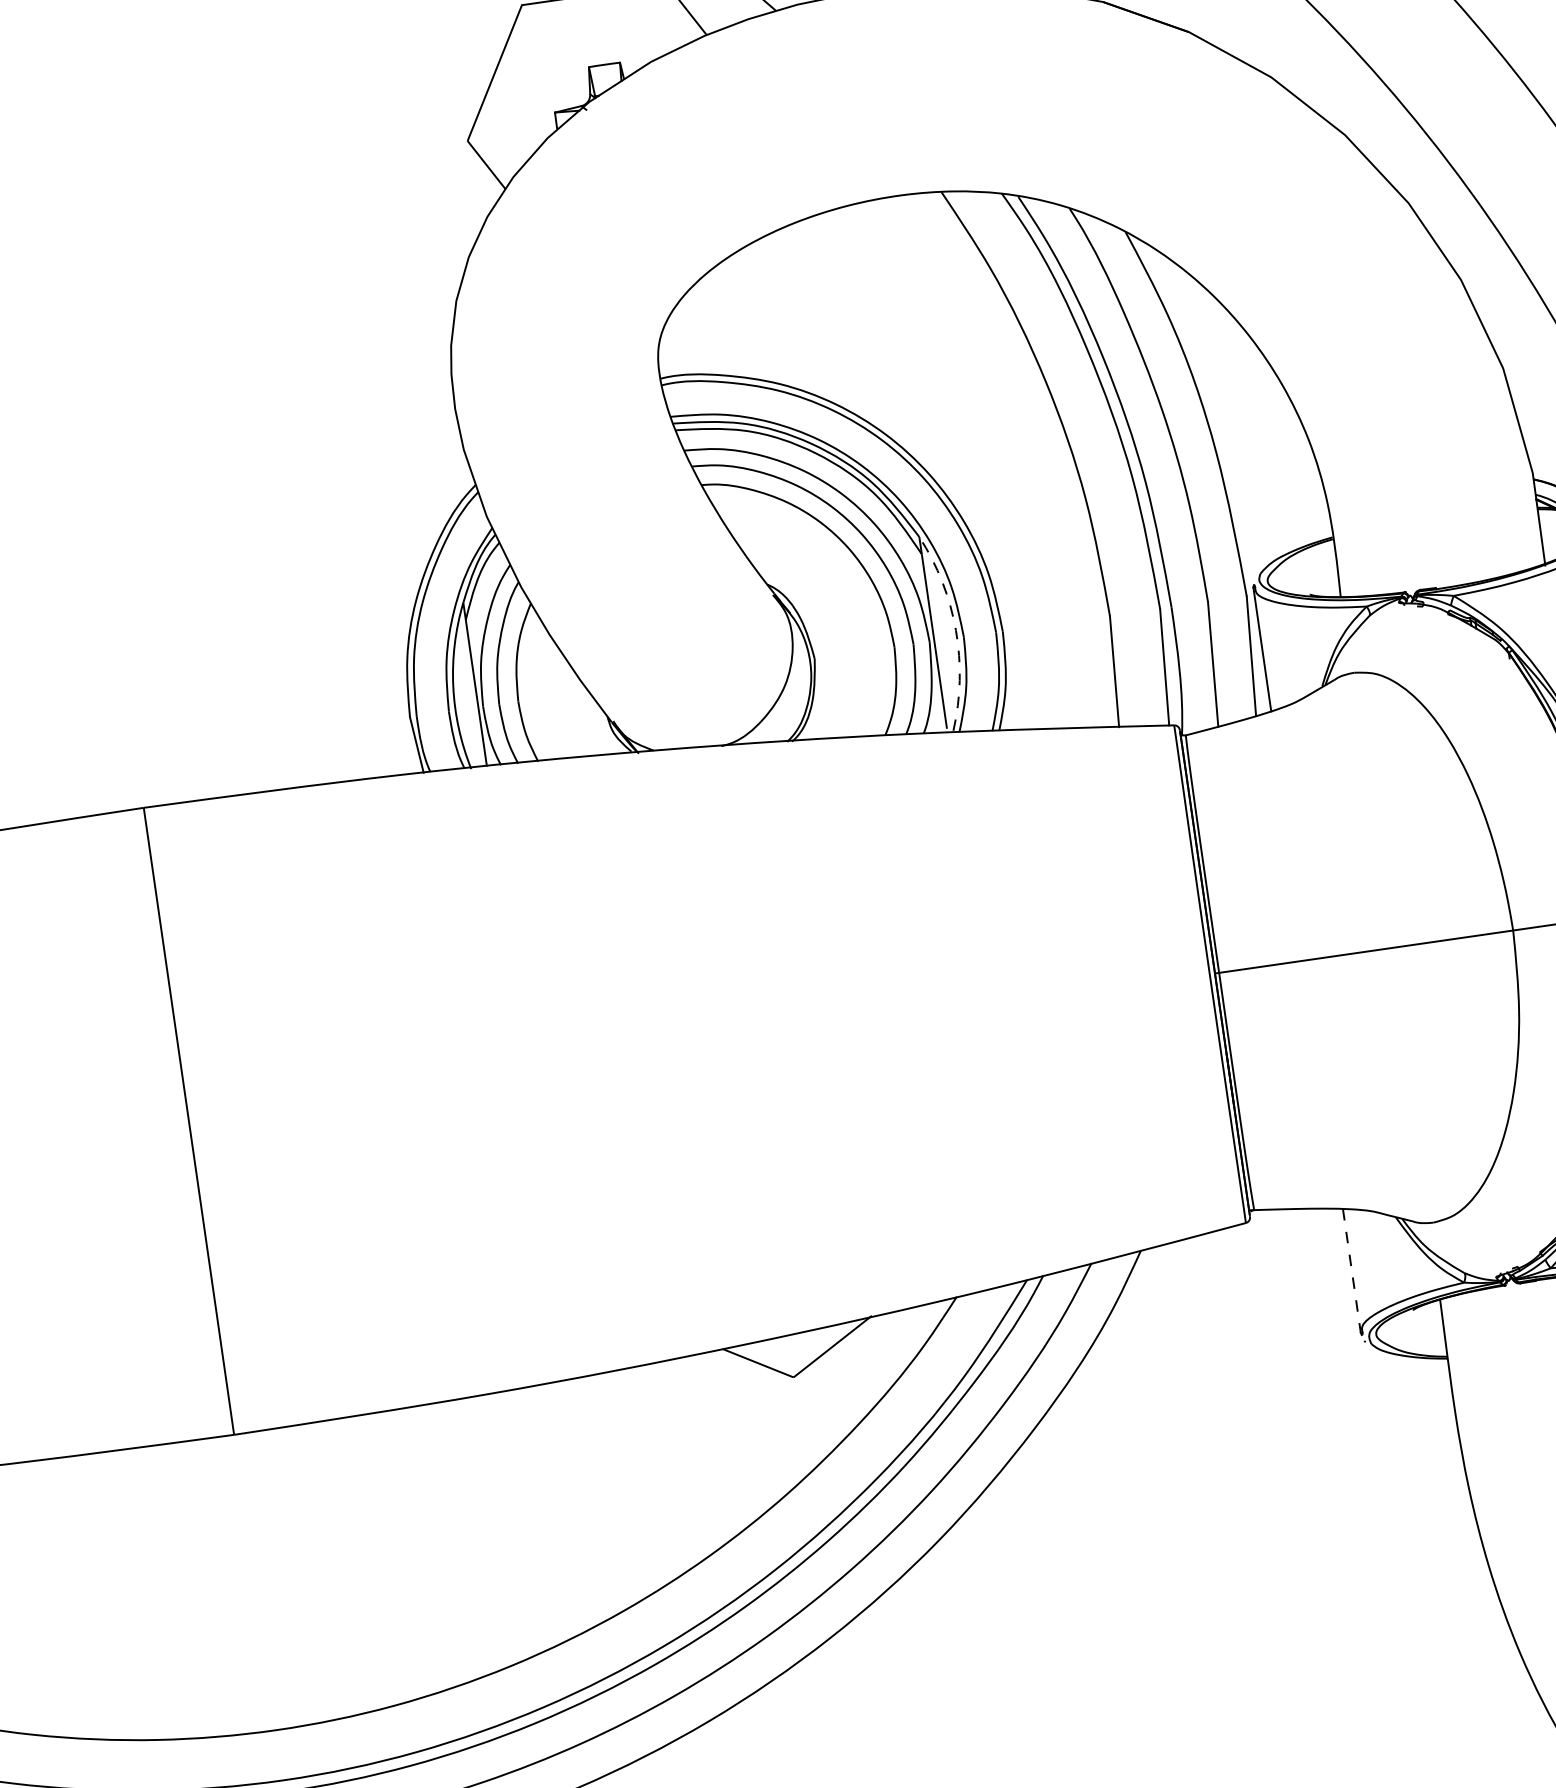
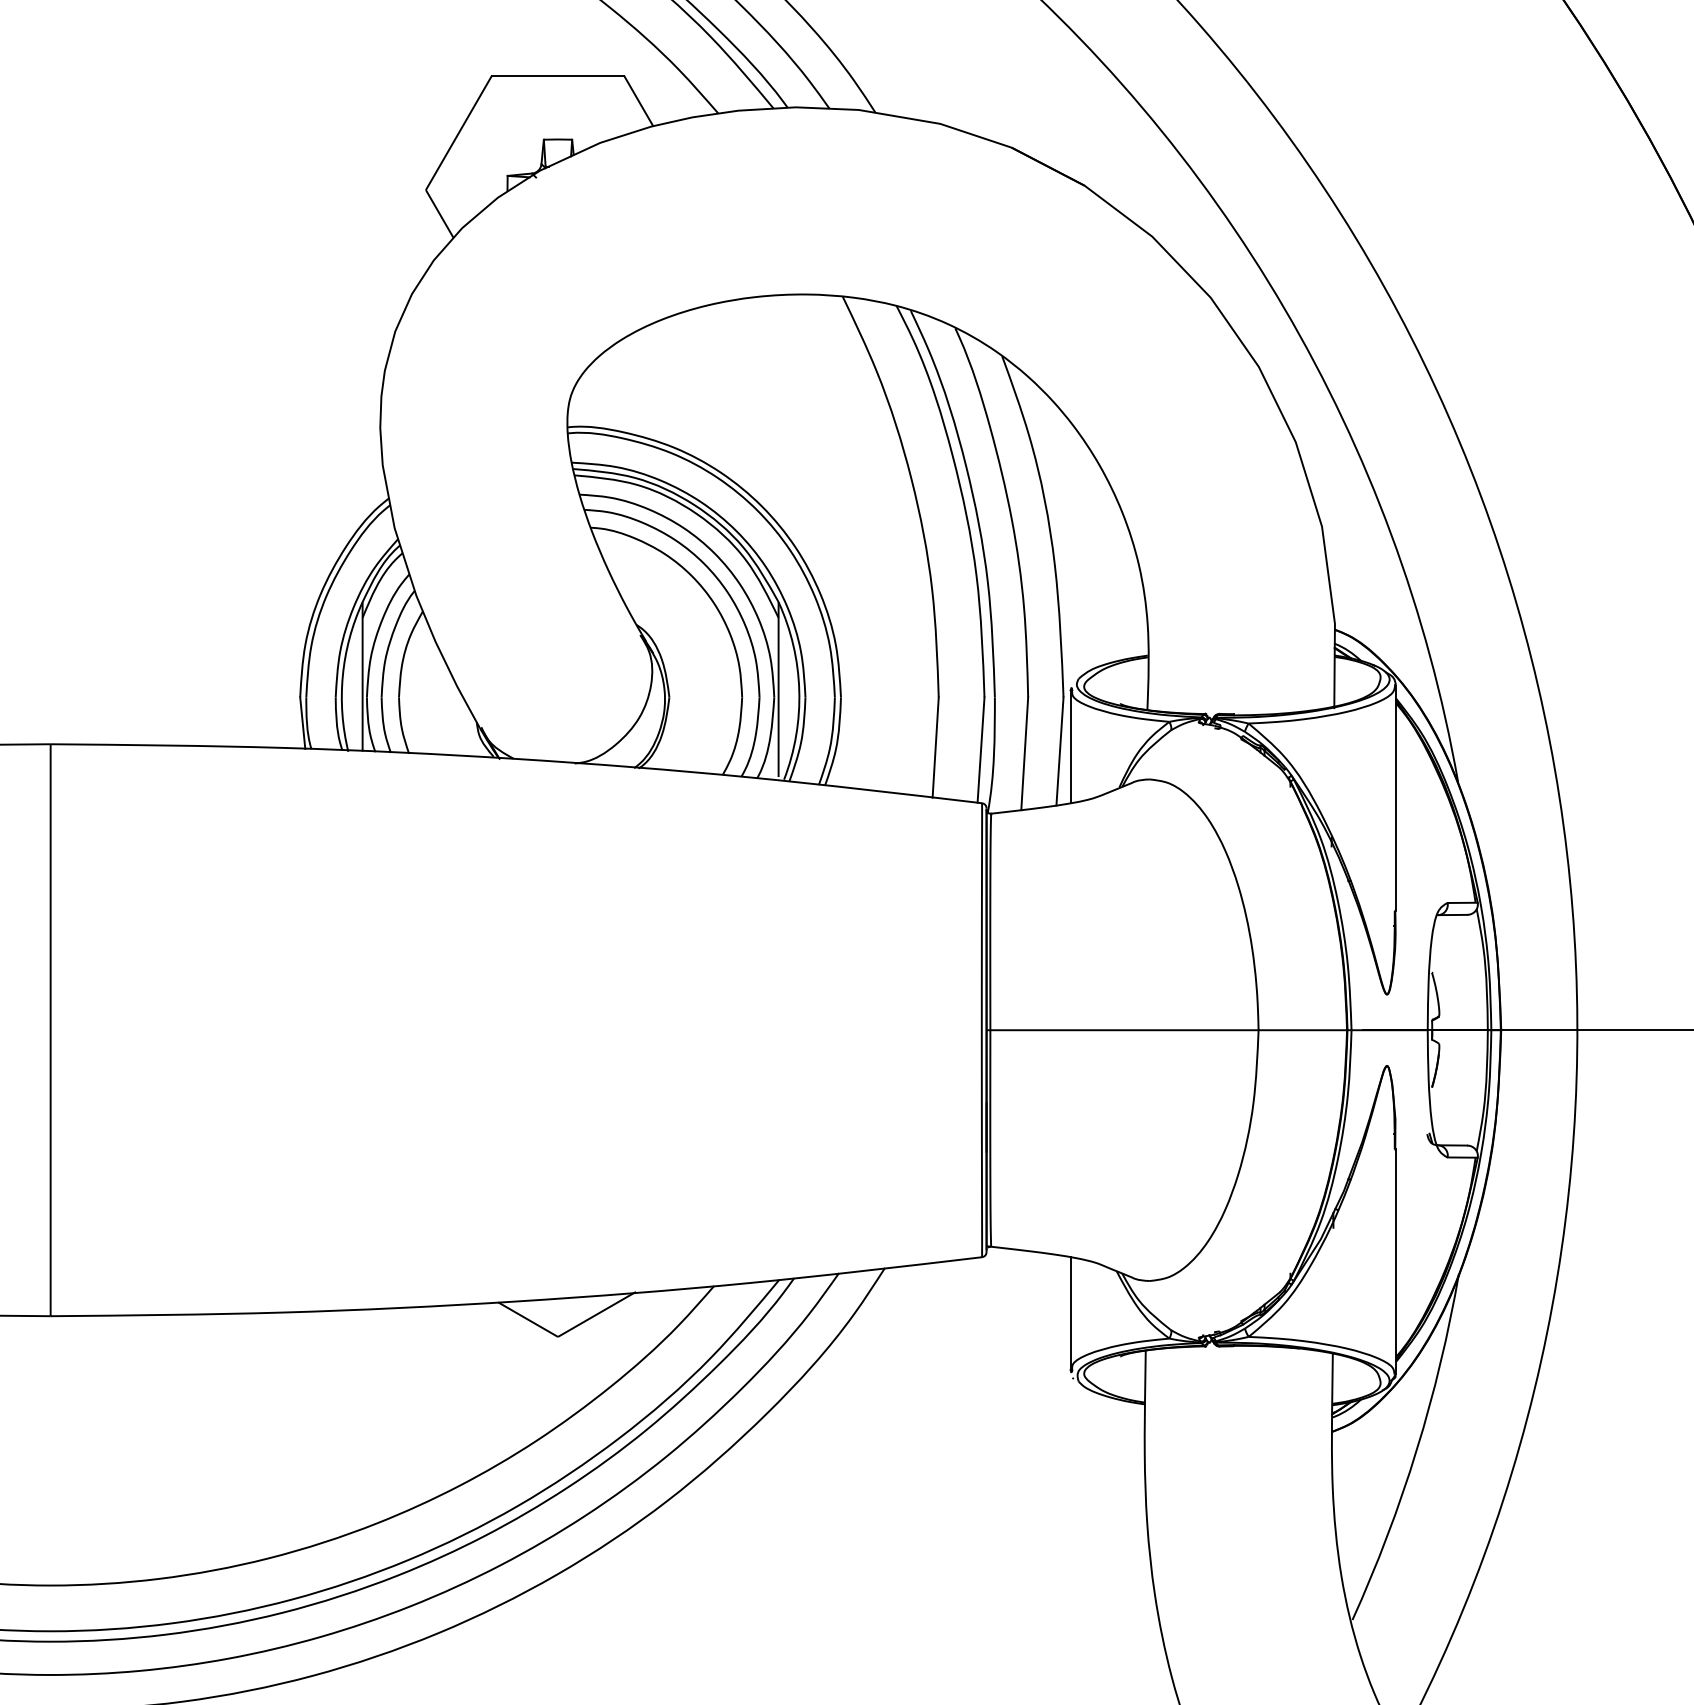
arc: (956, 630) -> (799, 690), dashed -> solid
line: (1351, 1270) -> (1070, 1313), dashed -> solid

